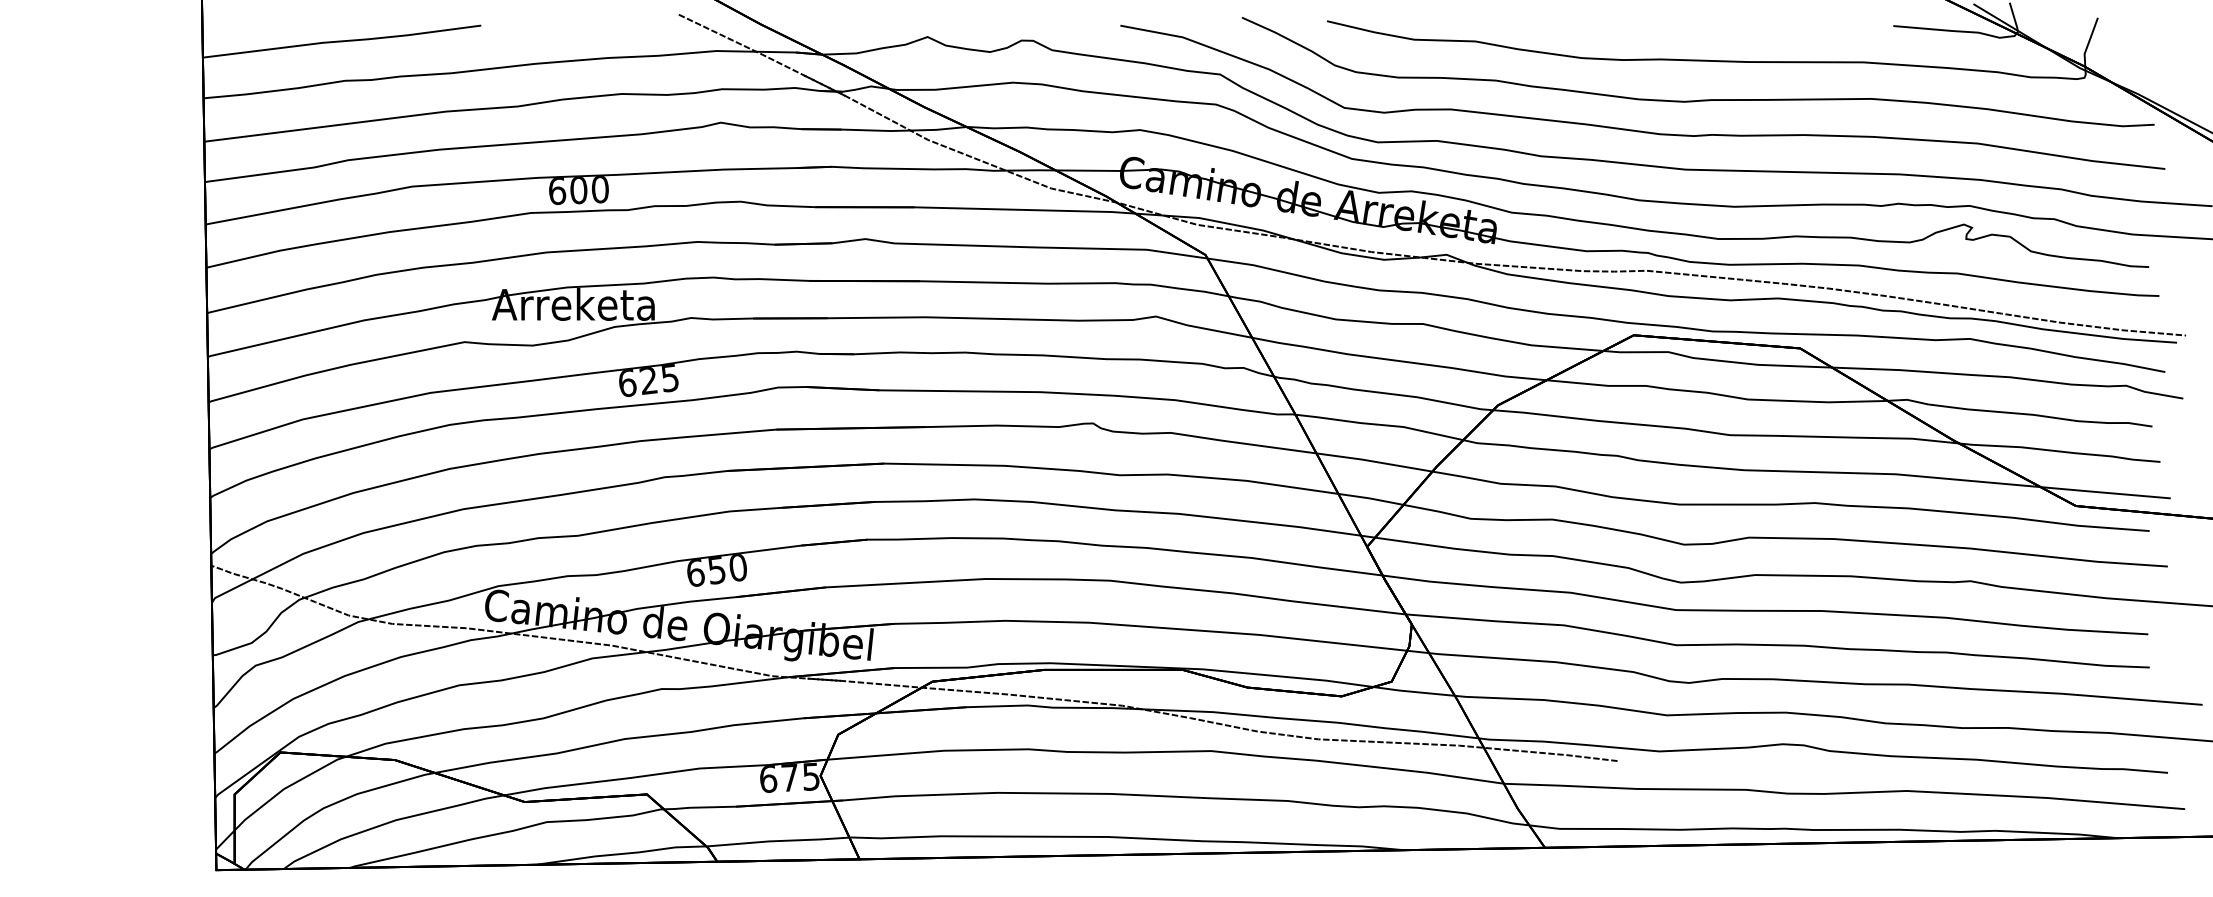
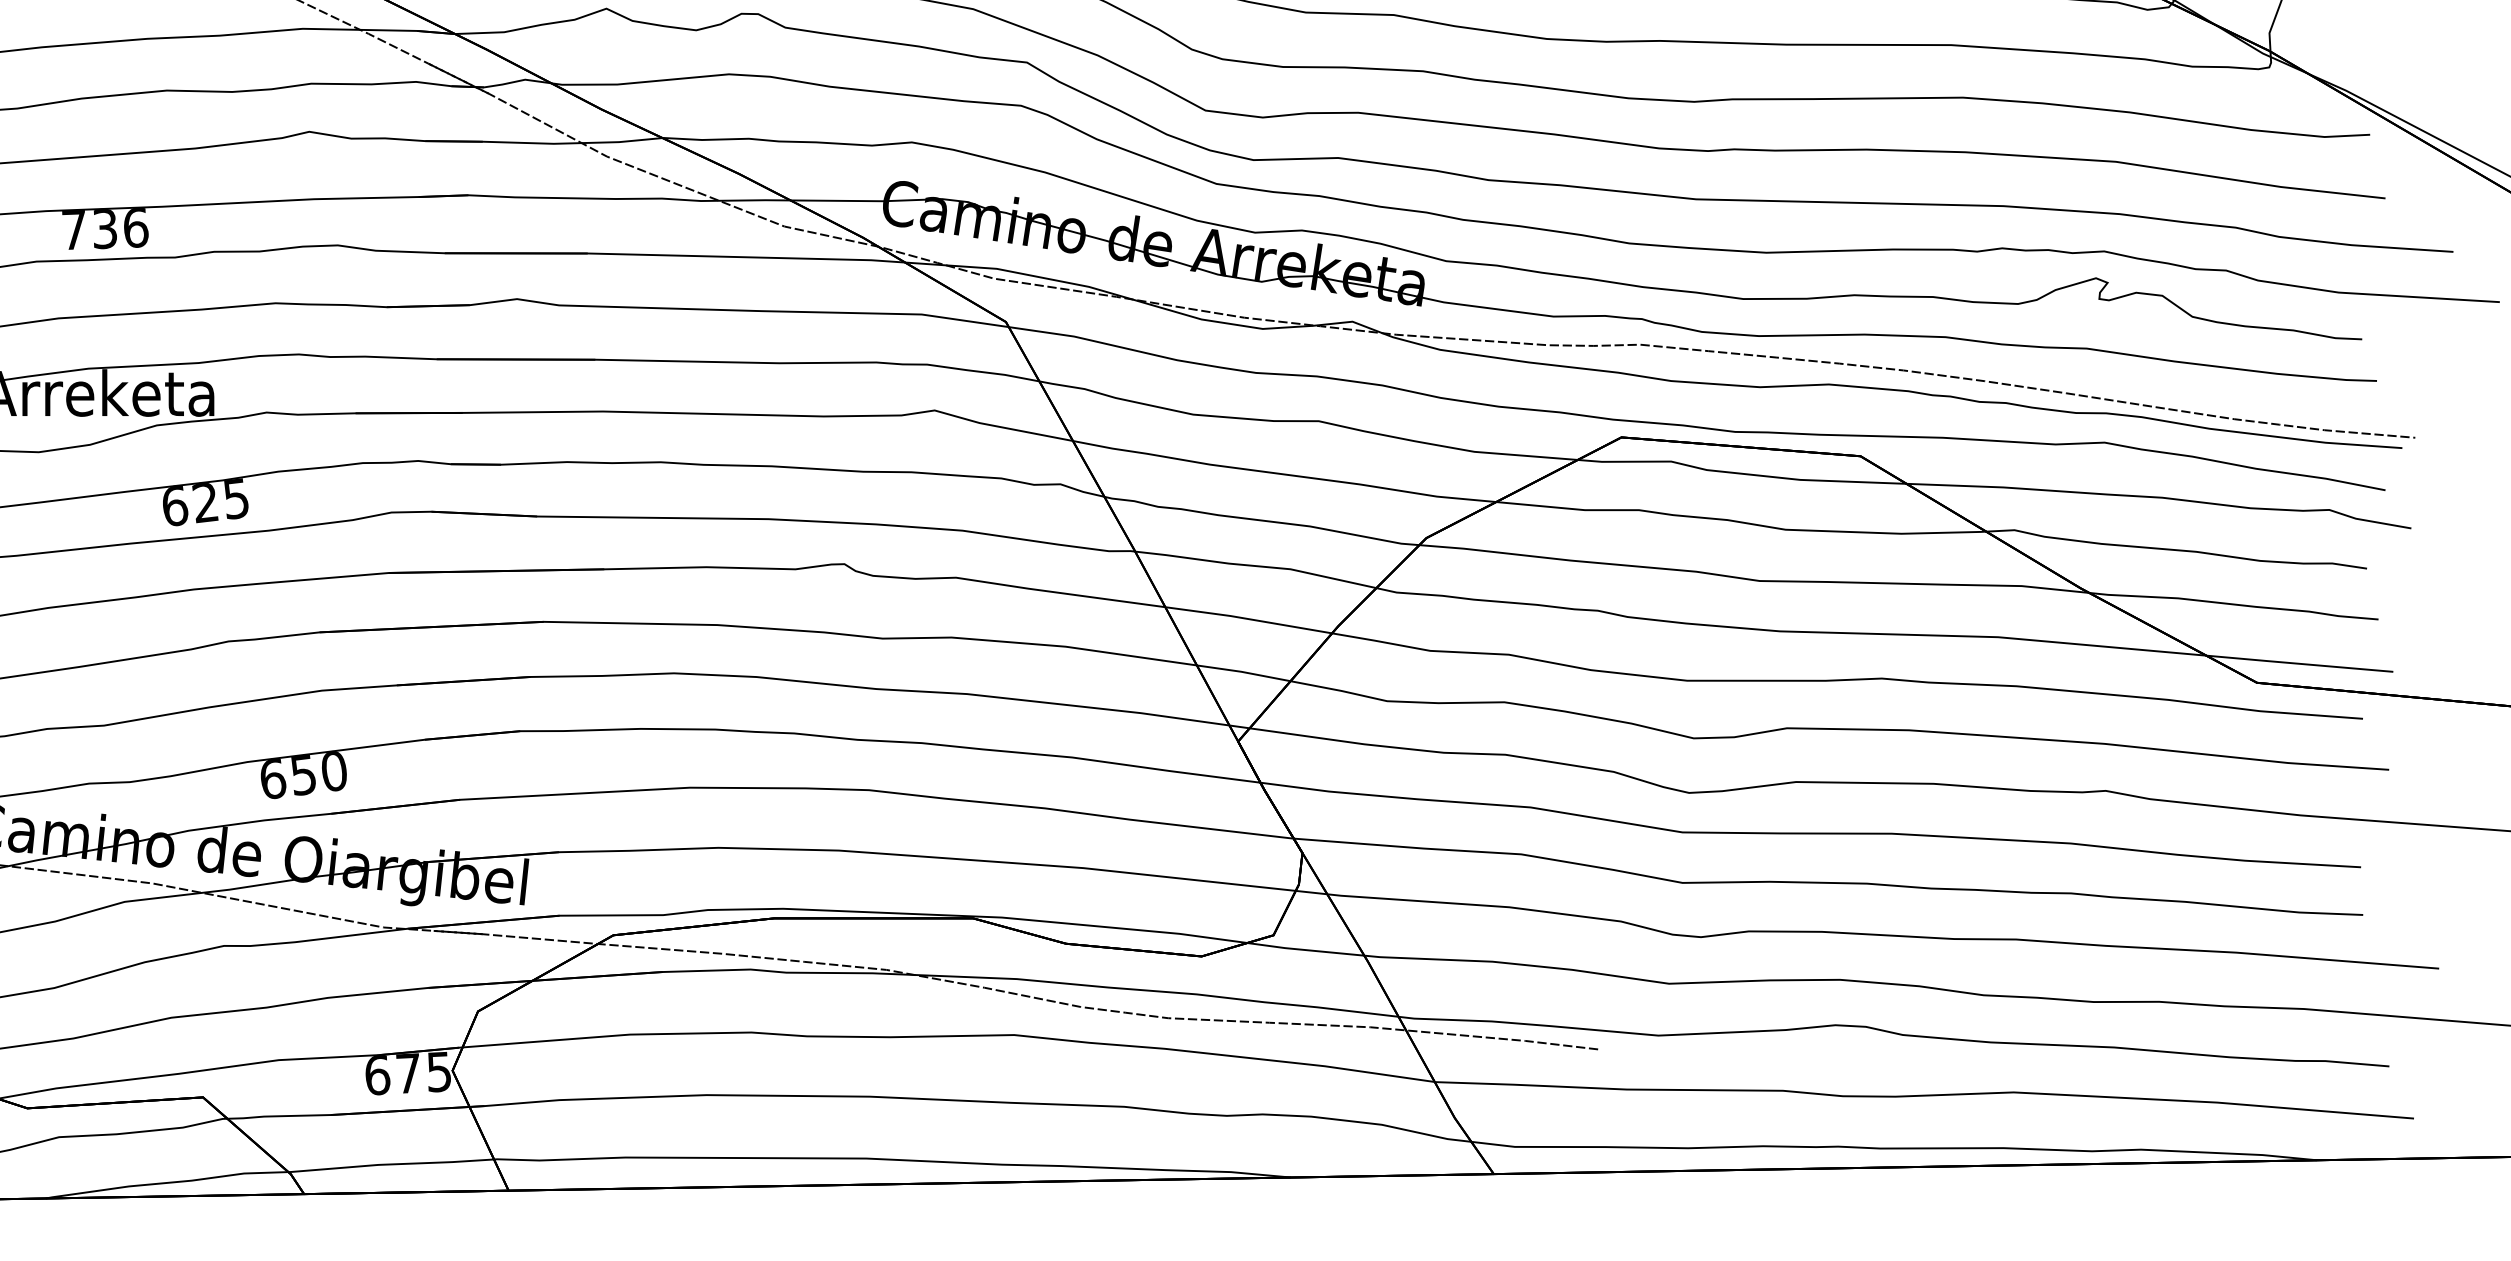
text: (579, 190) -> (106, 229), 600 -> 736

